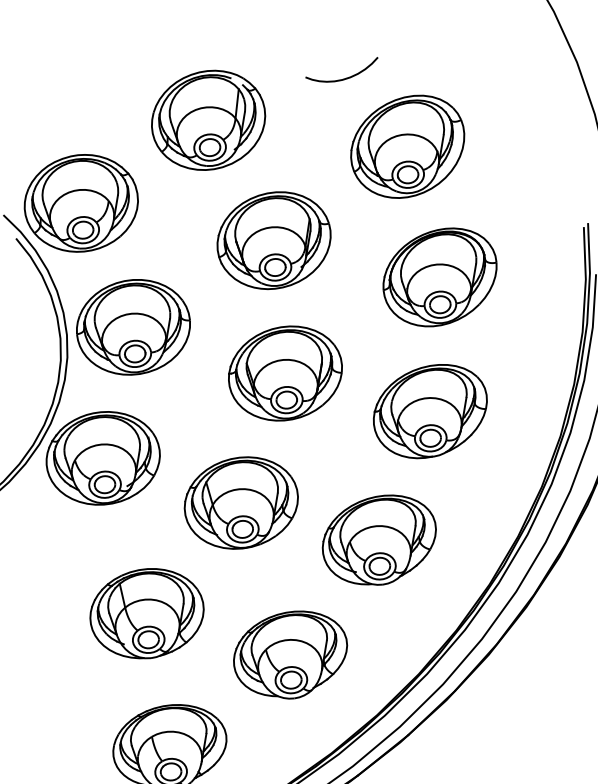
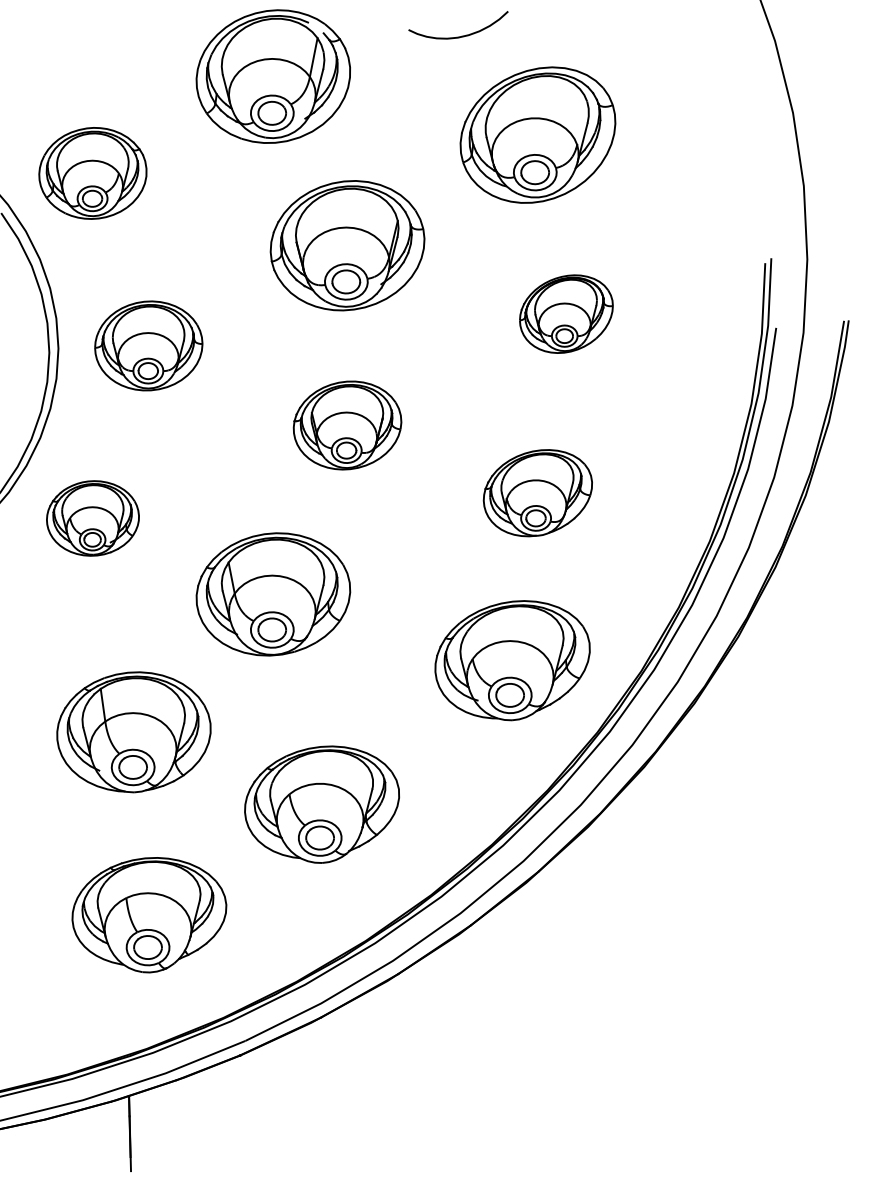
part: (81, 203) -> (92, 173), size x0.7
part: (440, 276) -> (566, 313), size x0.6
part: (133, 327) -> (148, 345), size x0.7
part: (285, 373) -> (347, 425), size x0.7
part: (430, 411) -> (537, 492), size x0.7
part: (102, 458) -> (92, 518), size x0.6
part: (379, 540) -> (512, 660), moved

